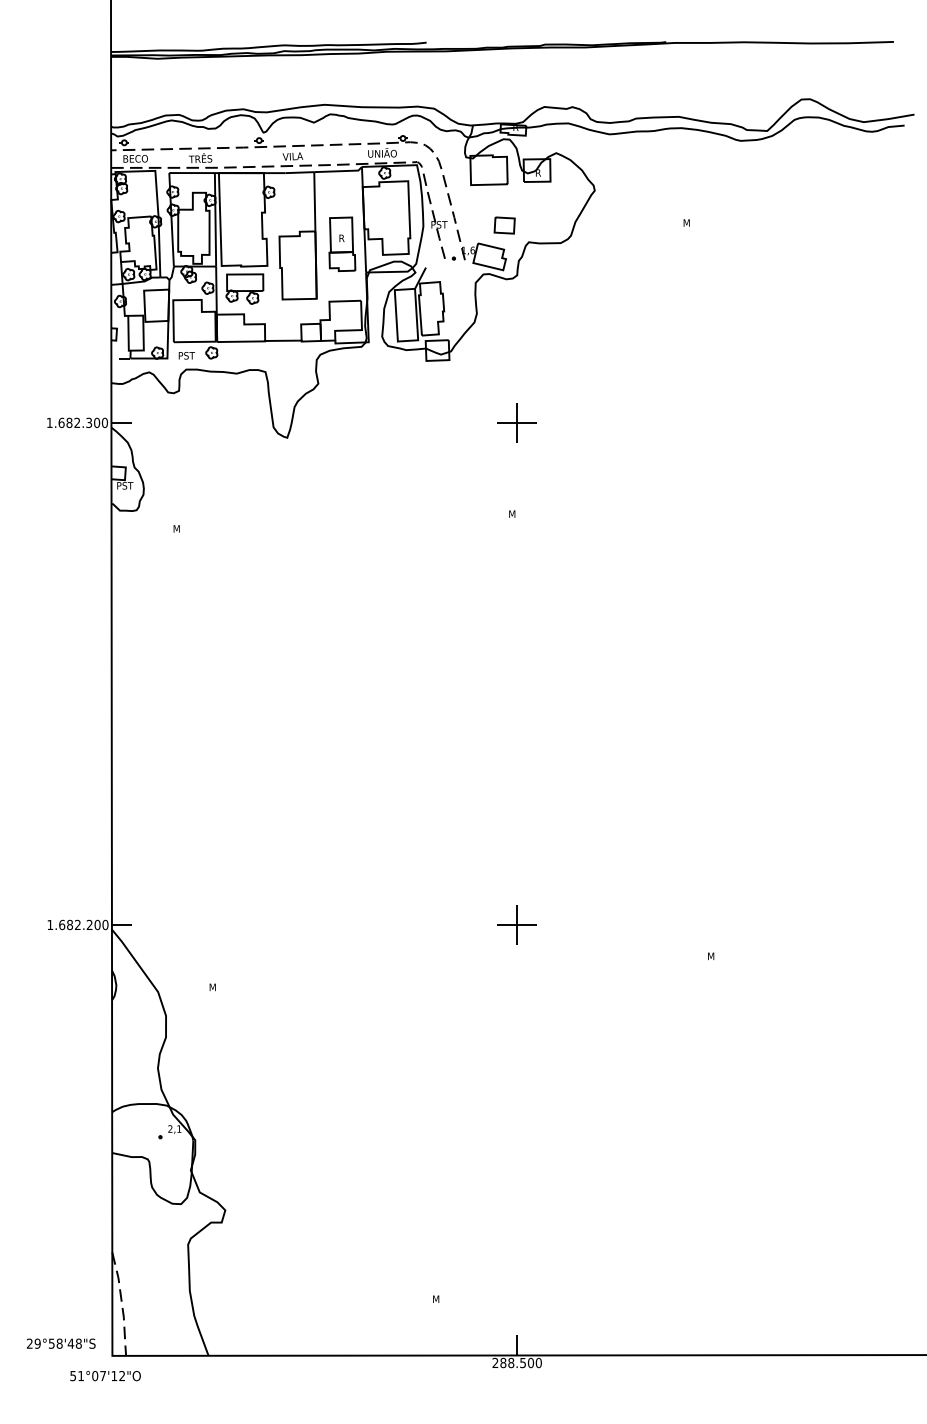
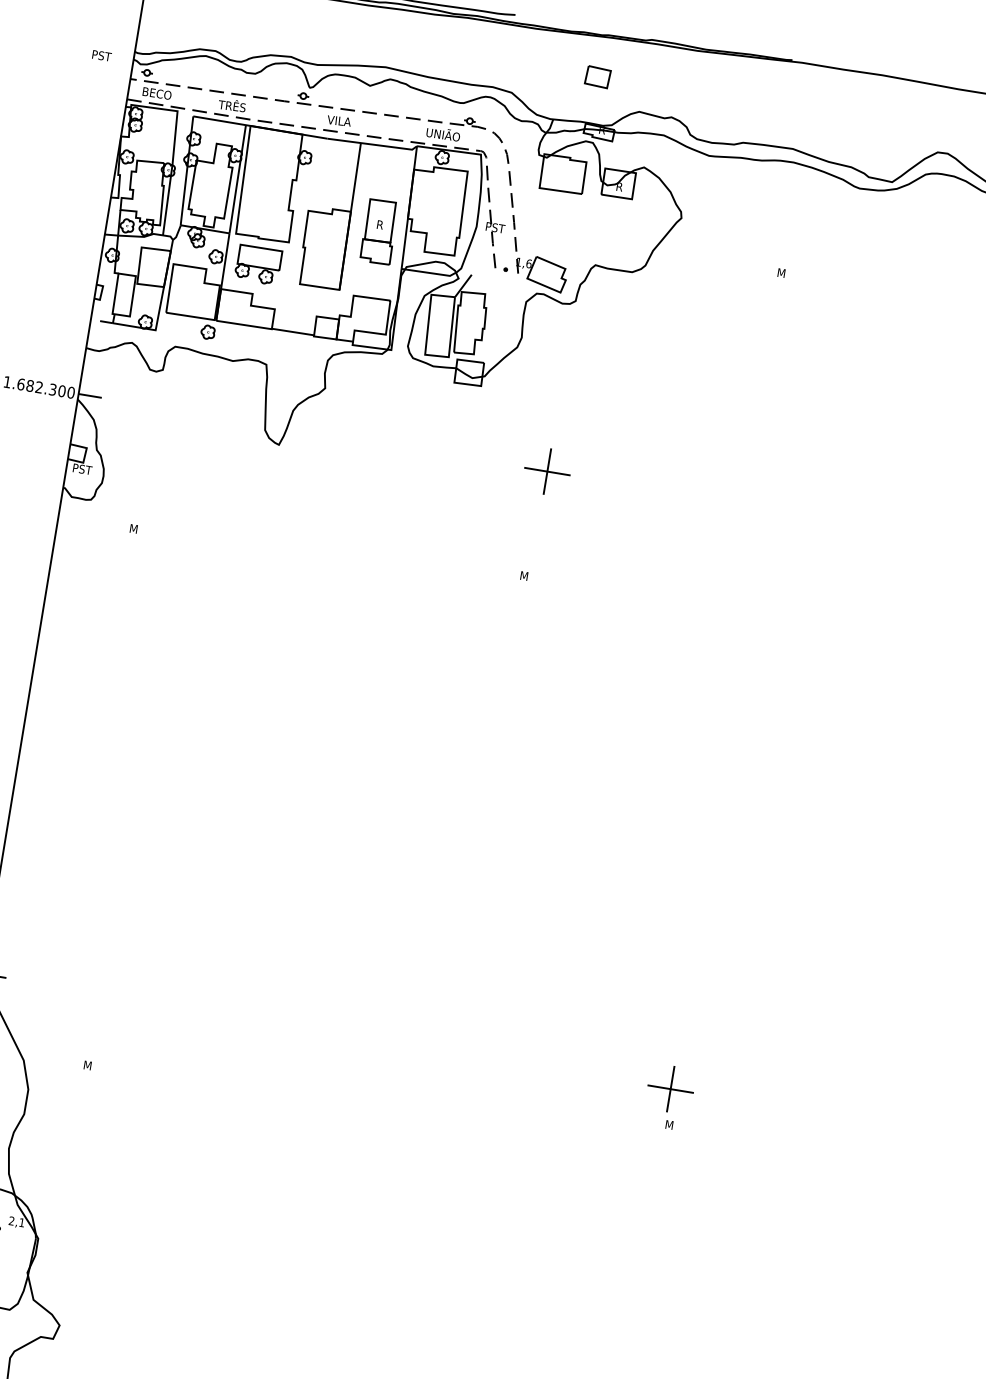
part: (504, 225) -> (597, 77), moved
text: (186, 355) -> (101, 55), moved
part: (516, 924) -> (669, 1088), moved

